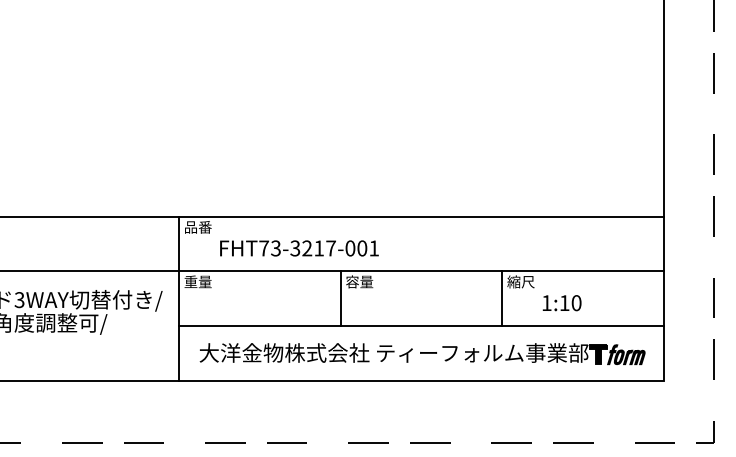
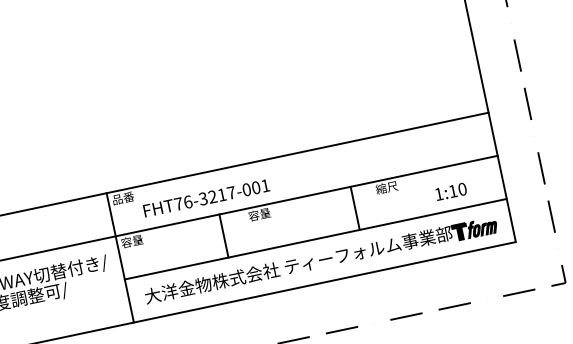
text: (276, 248) -> (188, 202), FHT73-3217-001 -> FHT76-3217-001
text: (190, 281) -> (126, 242), 重量 -> 容量
line: (340, 298) -> (223, 235), moved
line: (502, 298) -> (355, 208), moved
text: (561, 303) -> (450, 192), moved

